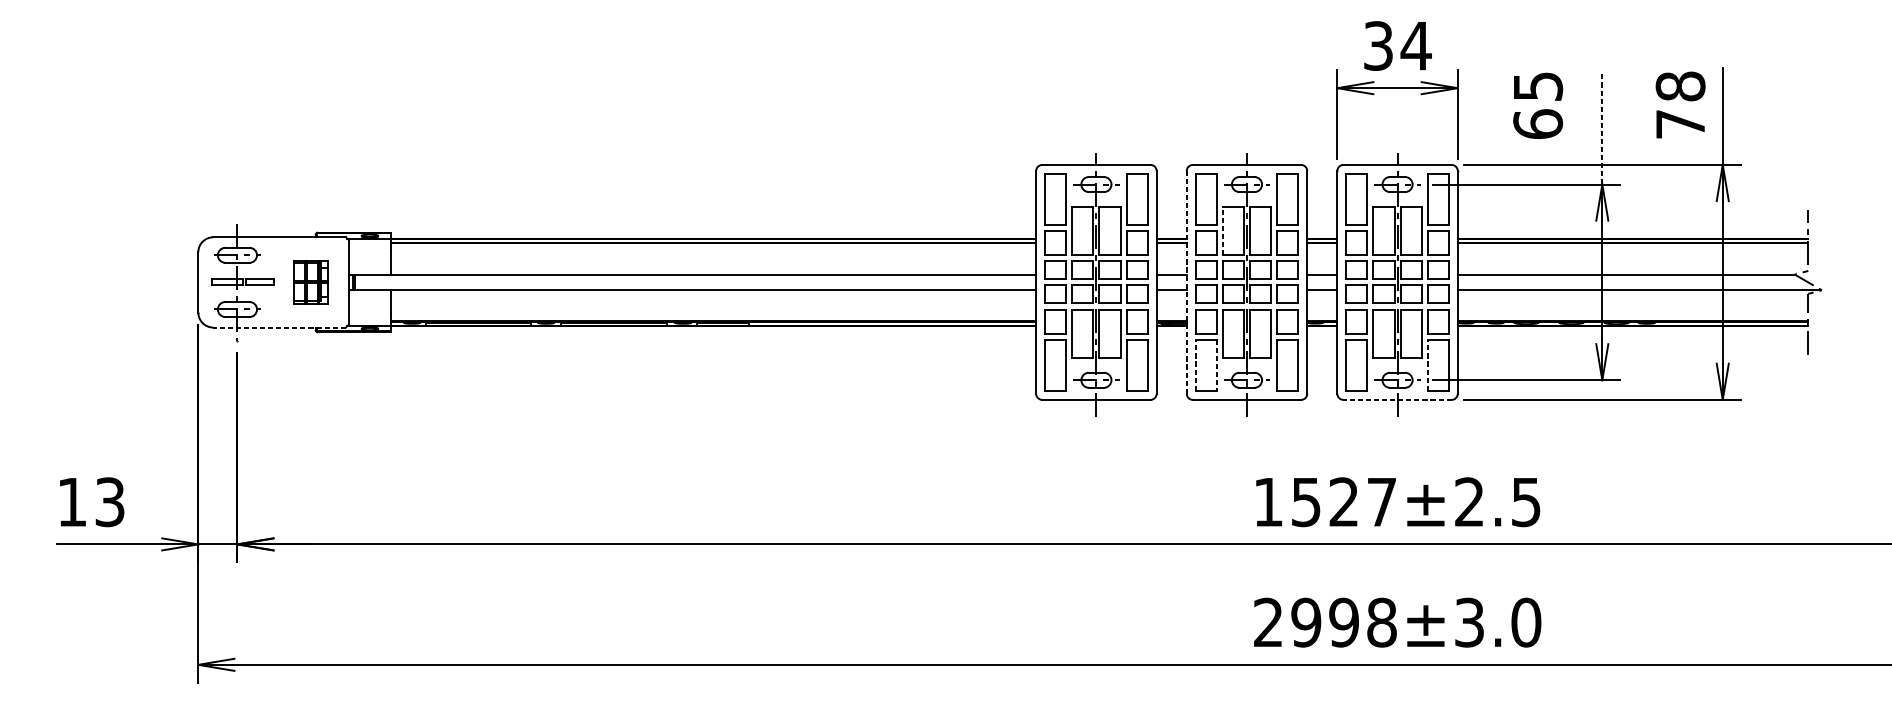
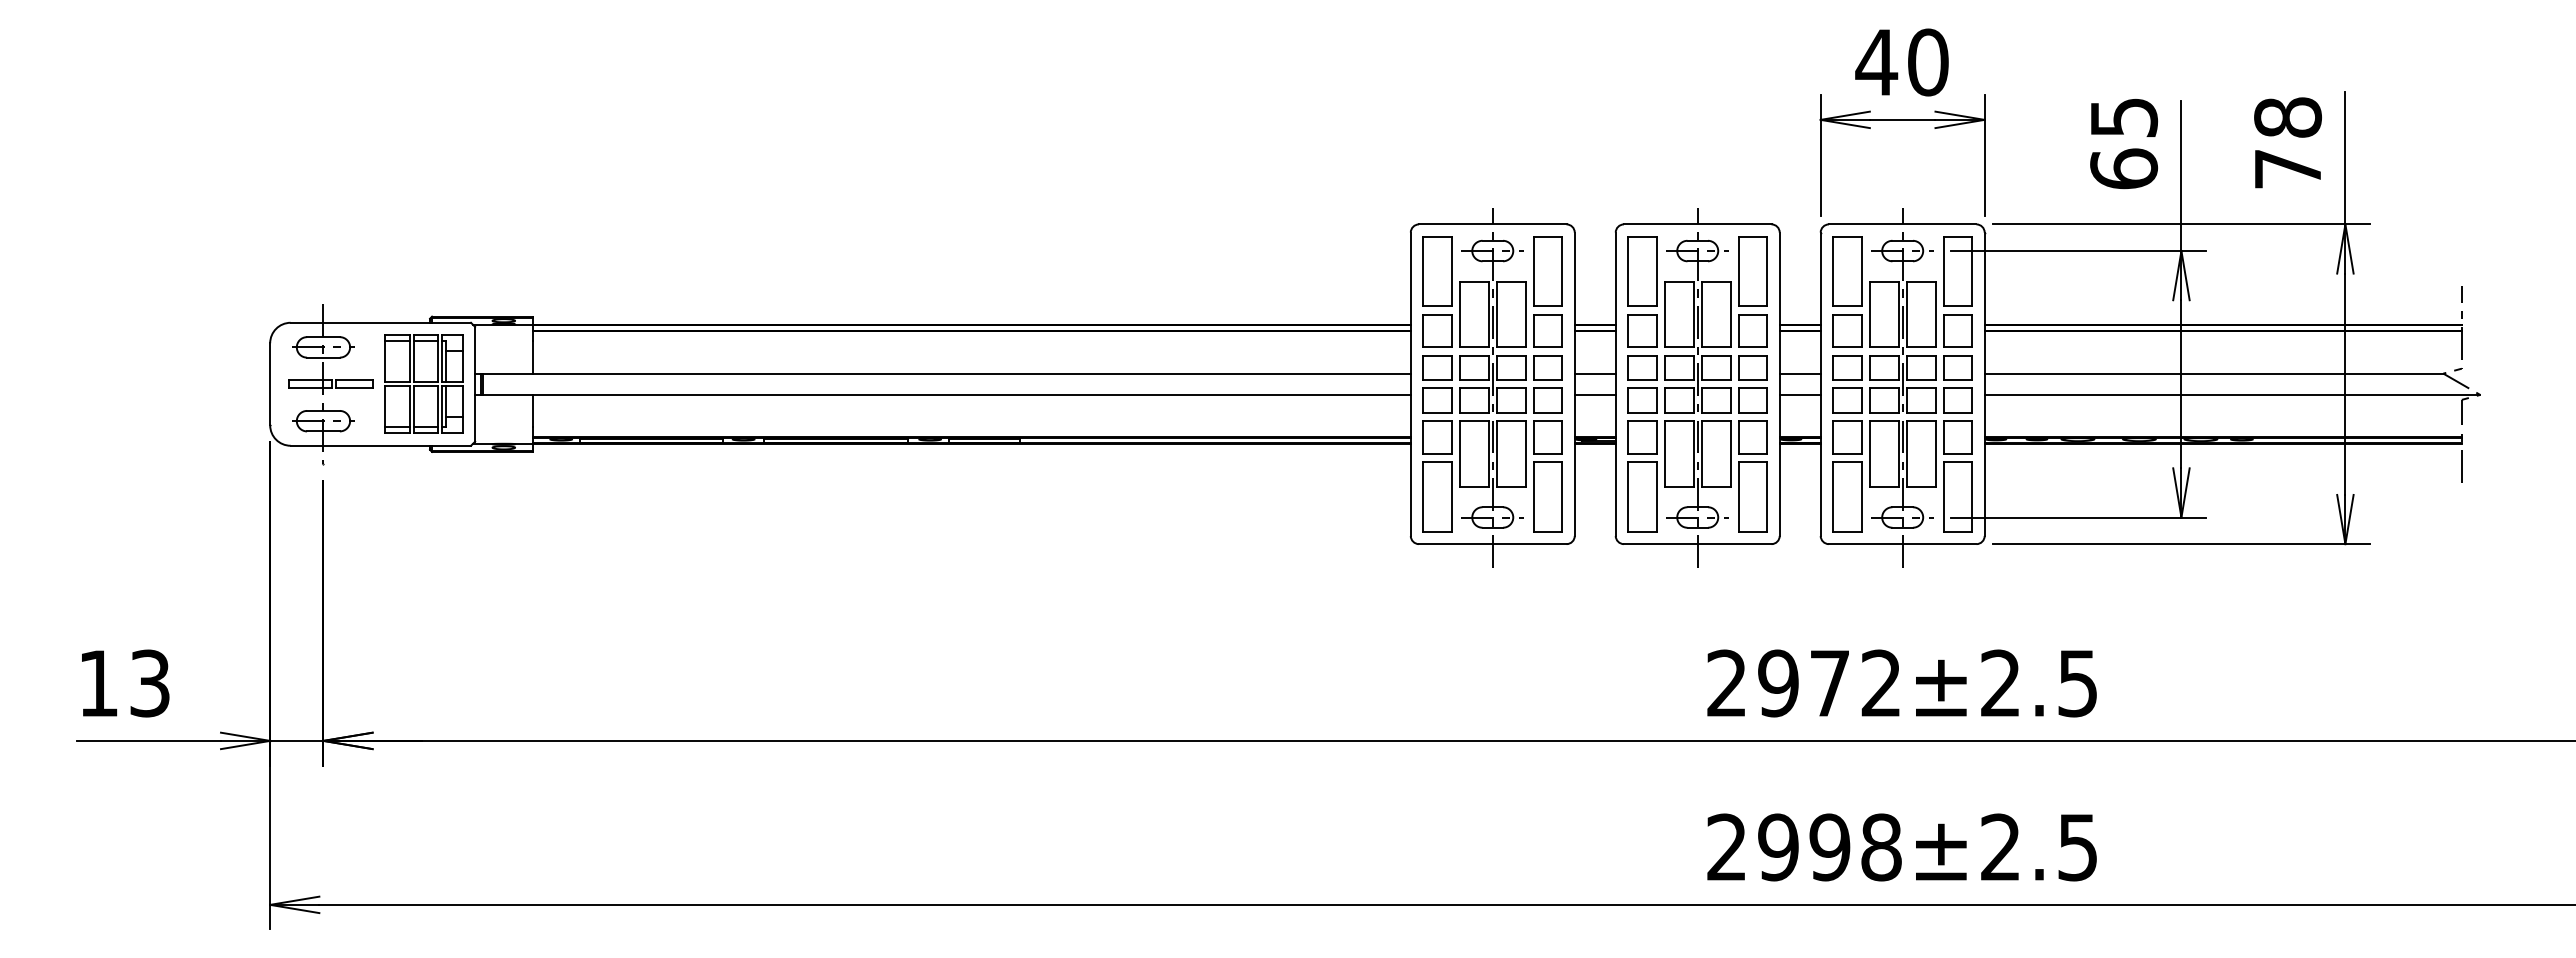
text: (1397, 46) -> (1902, 62), 34 -> 40
text: (1538, 106) -> (2124, 144), moved
line: (1602, 129) -> (2181, 175), dashed -> solid
line: (1222, 231) -> (1664, 314), dashed -> solid
part: (310, 281) -> (423, 383), size x1.67
line: (1186, 282) -> (1615, 384), dashed -> solid
line: (279, 327) -> (380, 445), dashed -> solid
line: (1196, 365) -> (1628, 497), dashed -> solid
line: (1216, 365) -> (1656, 497), dashed -> solid
line: (1427, 365) -> (1943, 497), dashed -> solid
line: (1397, 400) -> (1902, 544), dashed -> solid
text: (1324, 502) -> (1803, 683), 1527±2.5 -> 2972±2.5
text: (1498, 622) -> (2039, 847), 2998±3.0 -> 2998±2.5

